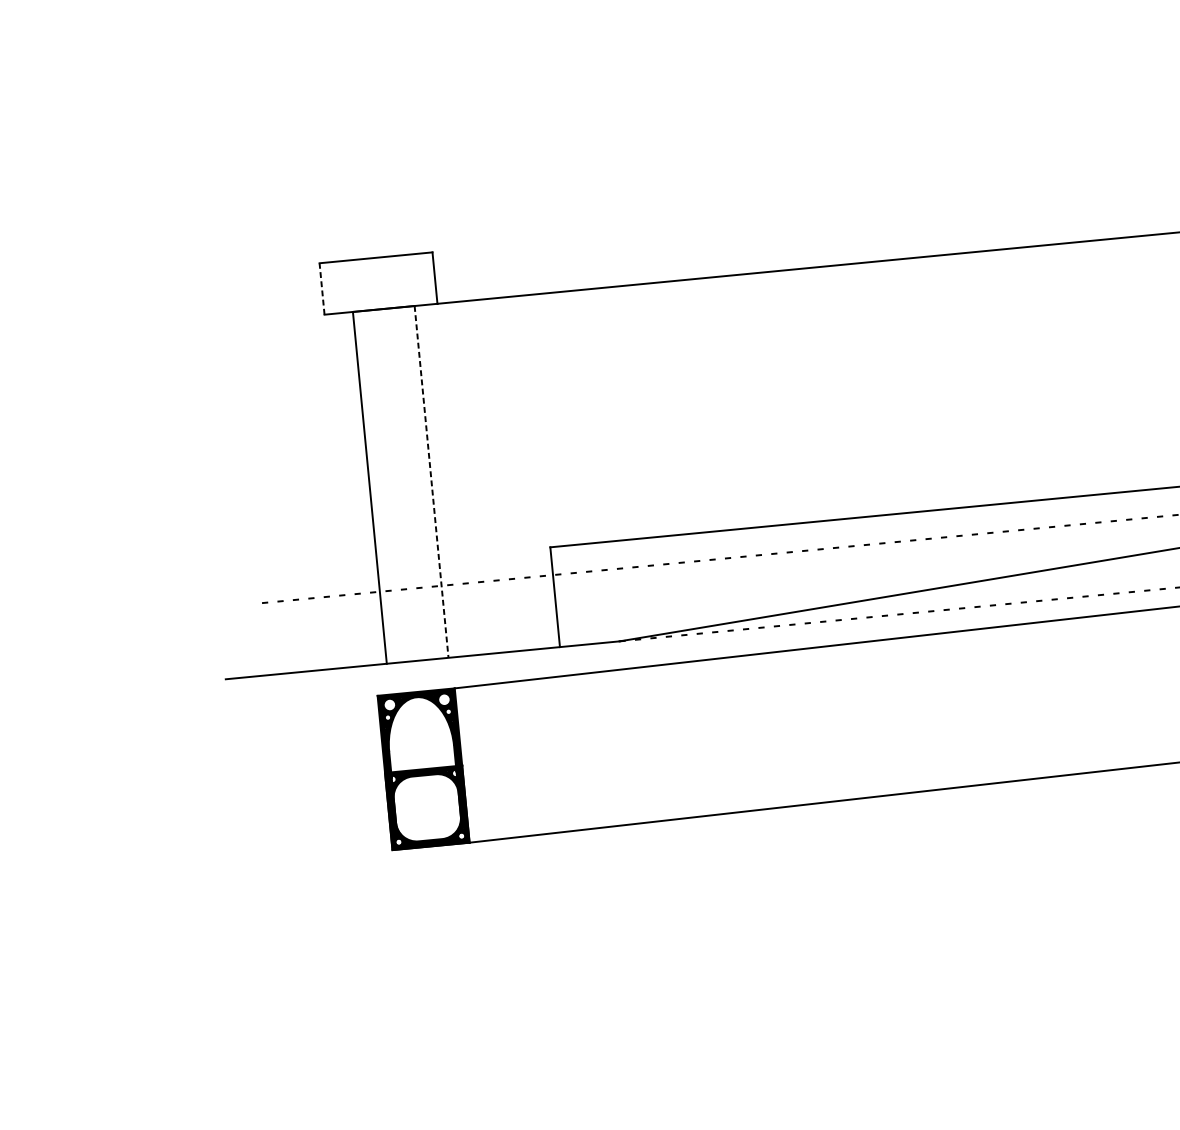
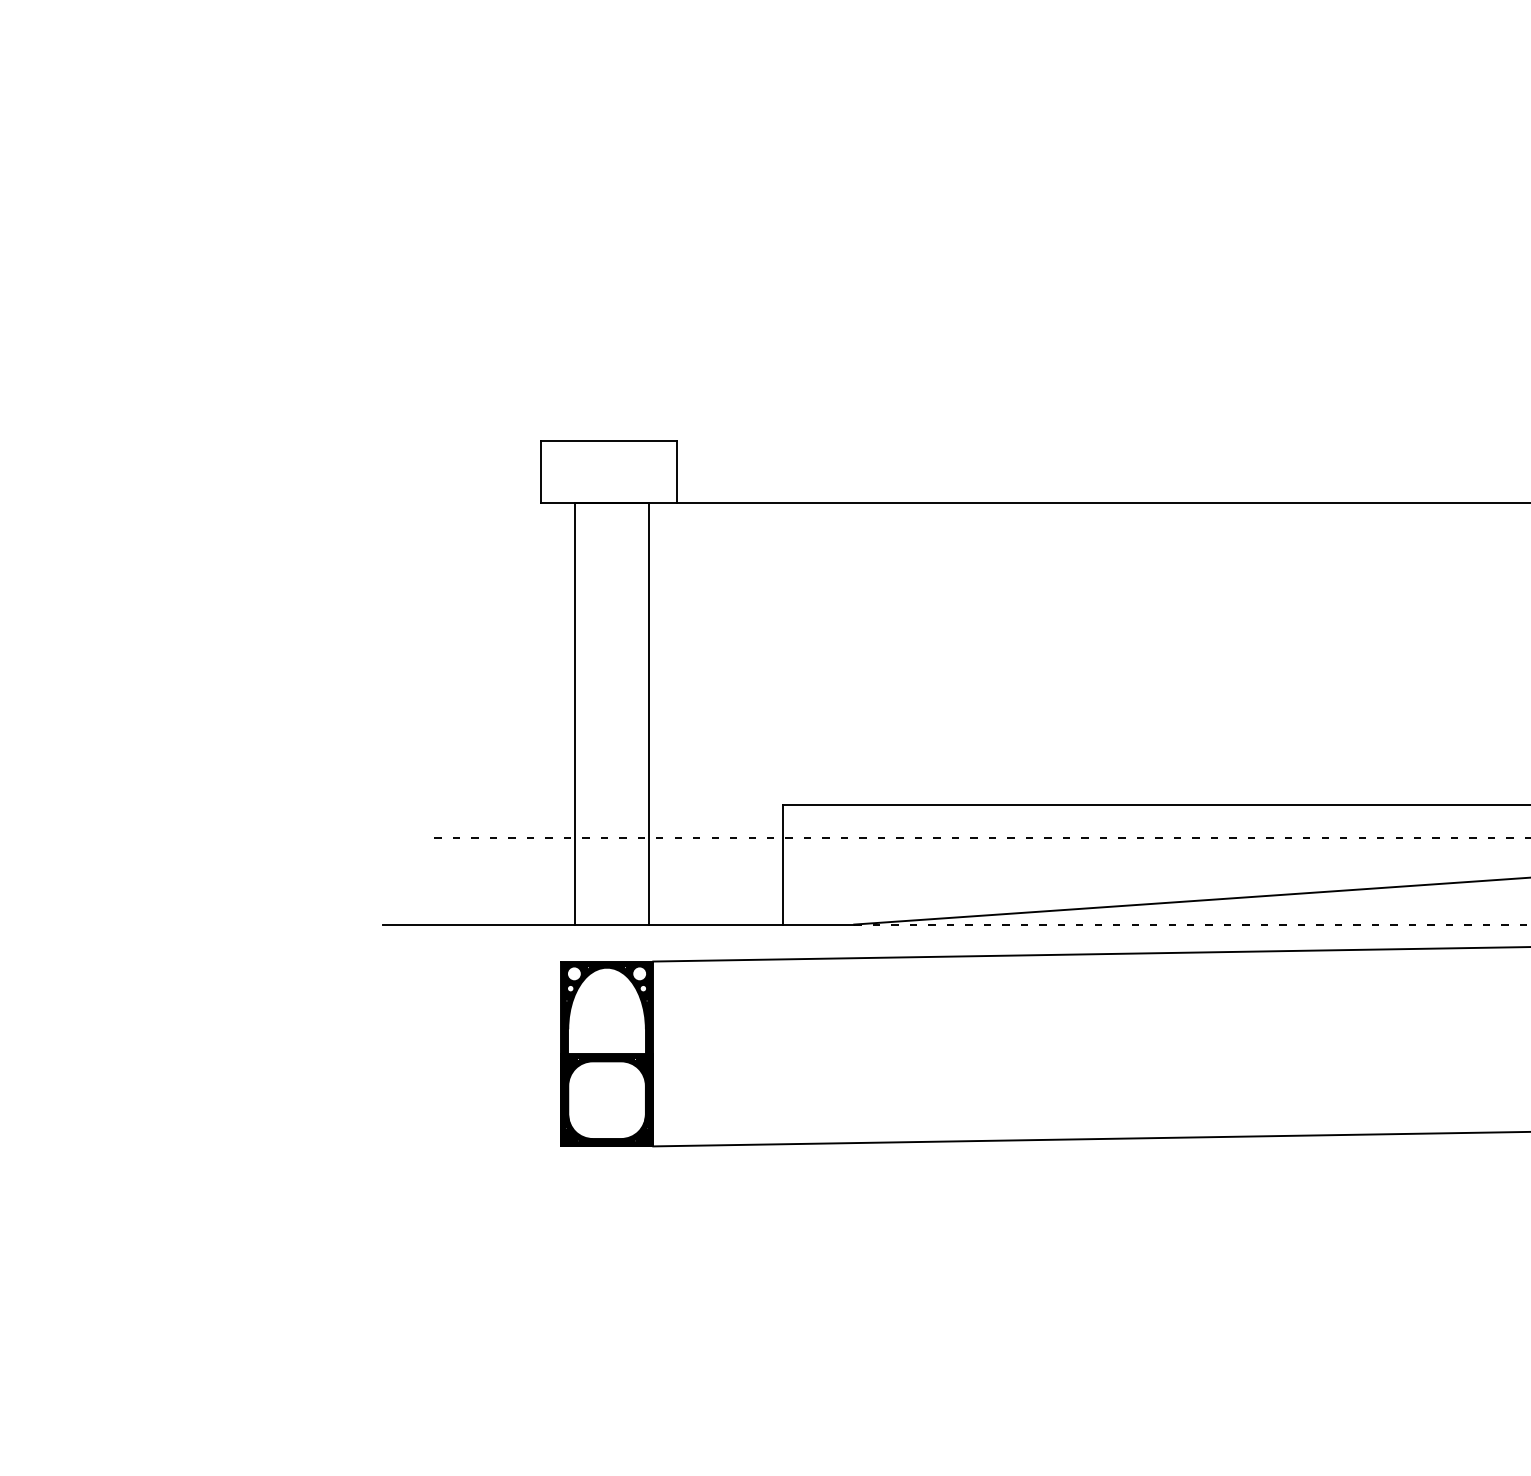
line: (322, 289) -> (541, 472), dashed -> solid
line: (431, 481) -> (649, 713), dashed -> solid

